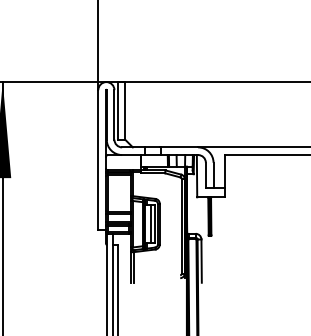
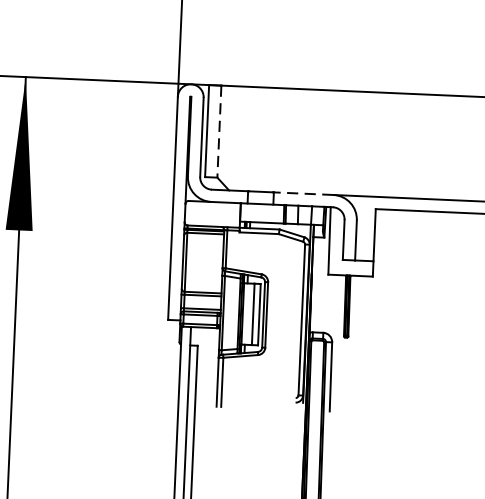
line: (125, 110) -> (219, 131), solid -> dashed
line: (179, 147) -> (303, 193), solid -> dashed

